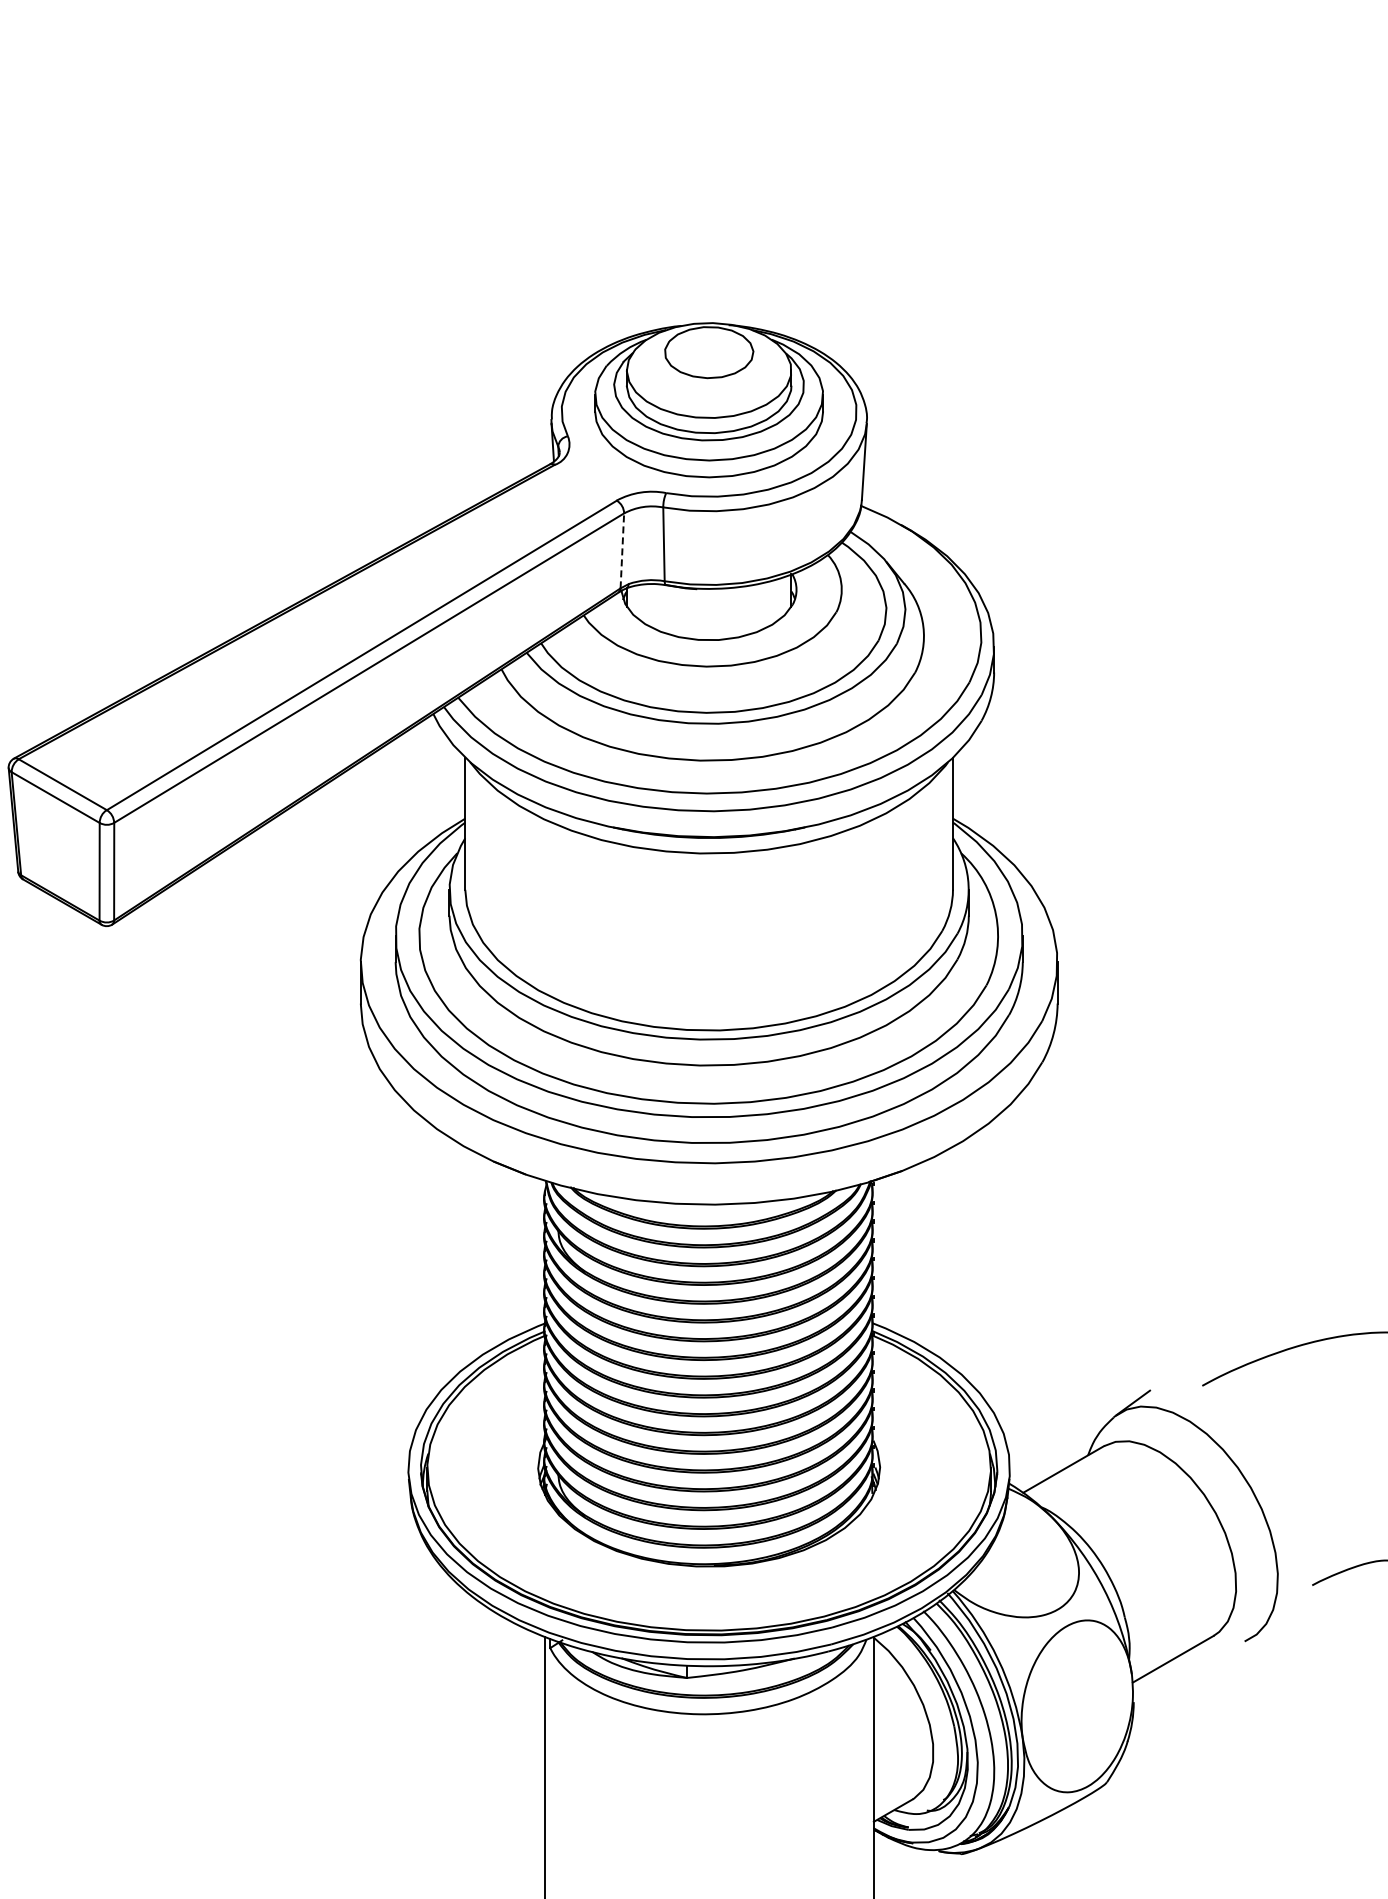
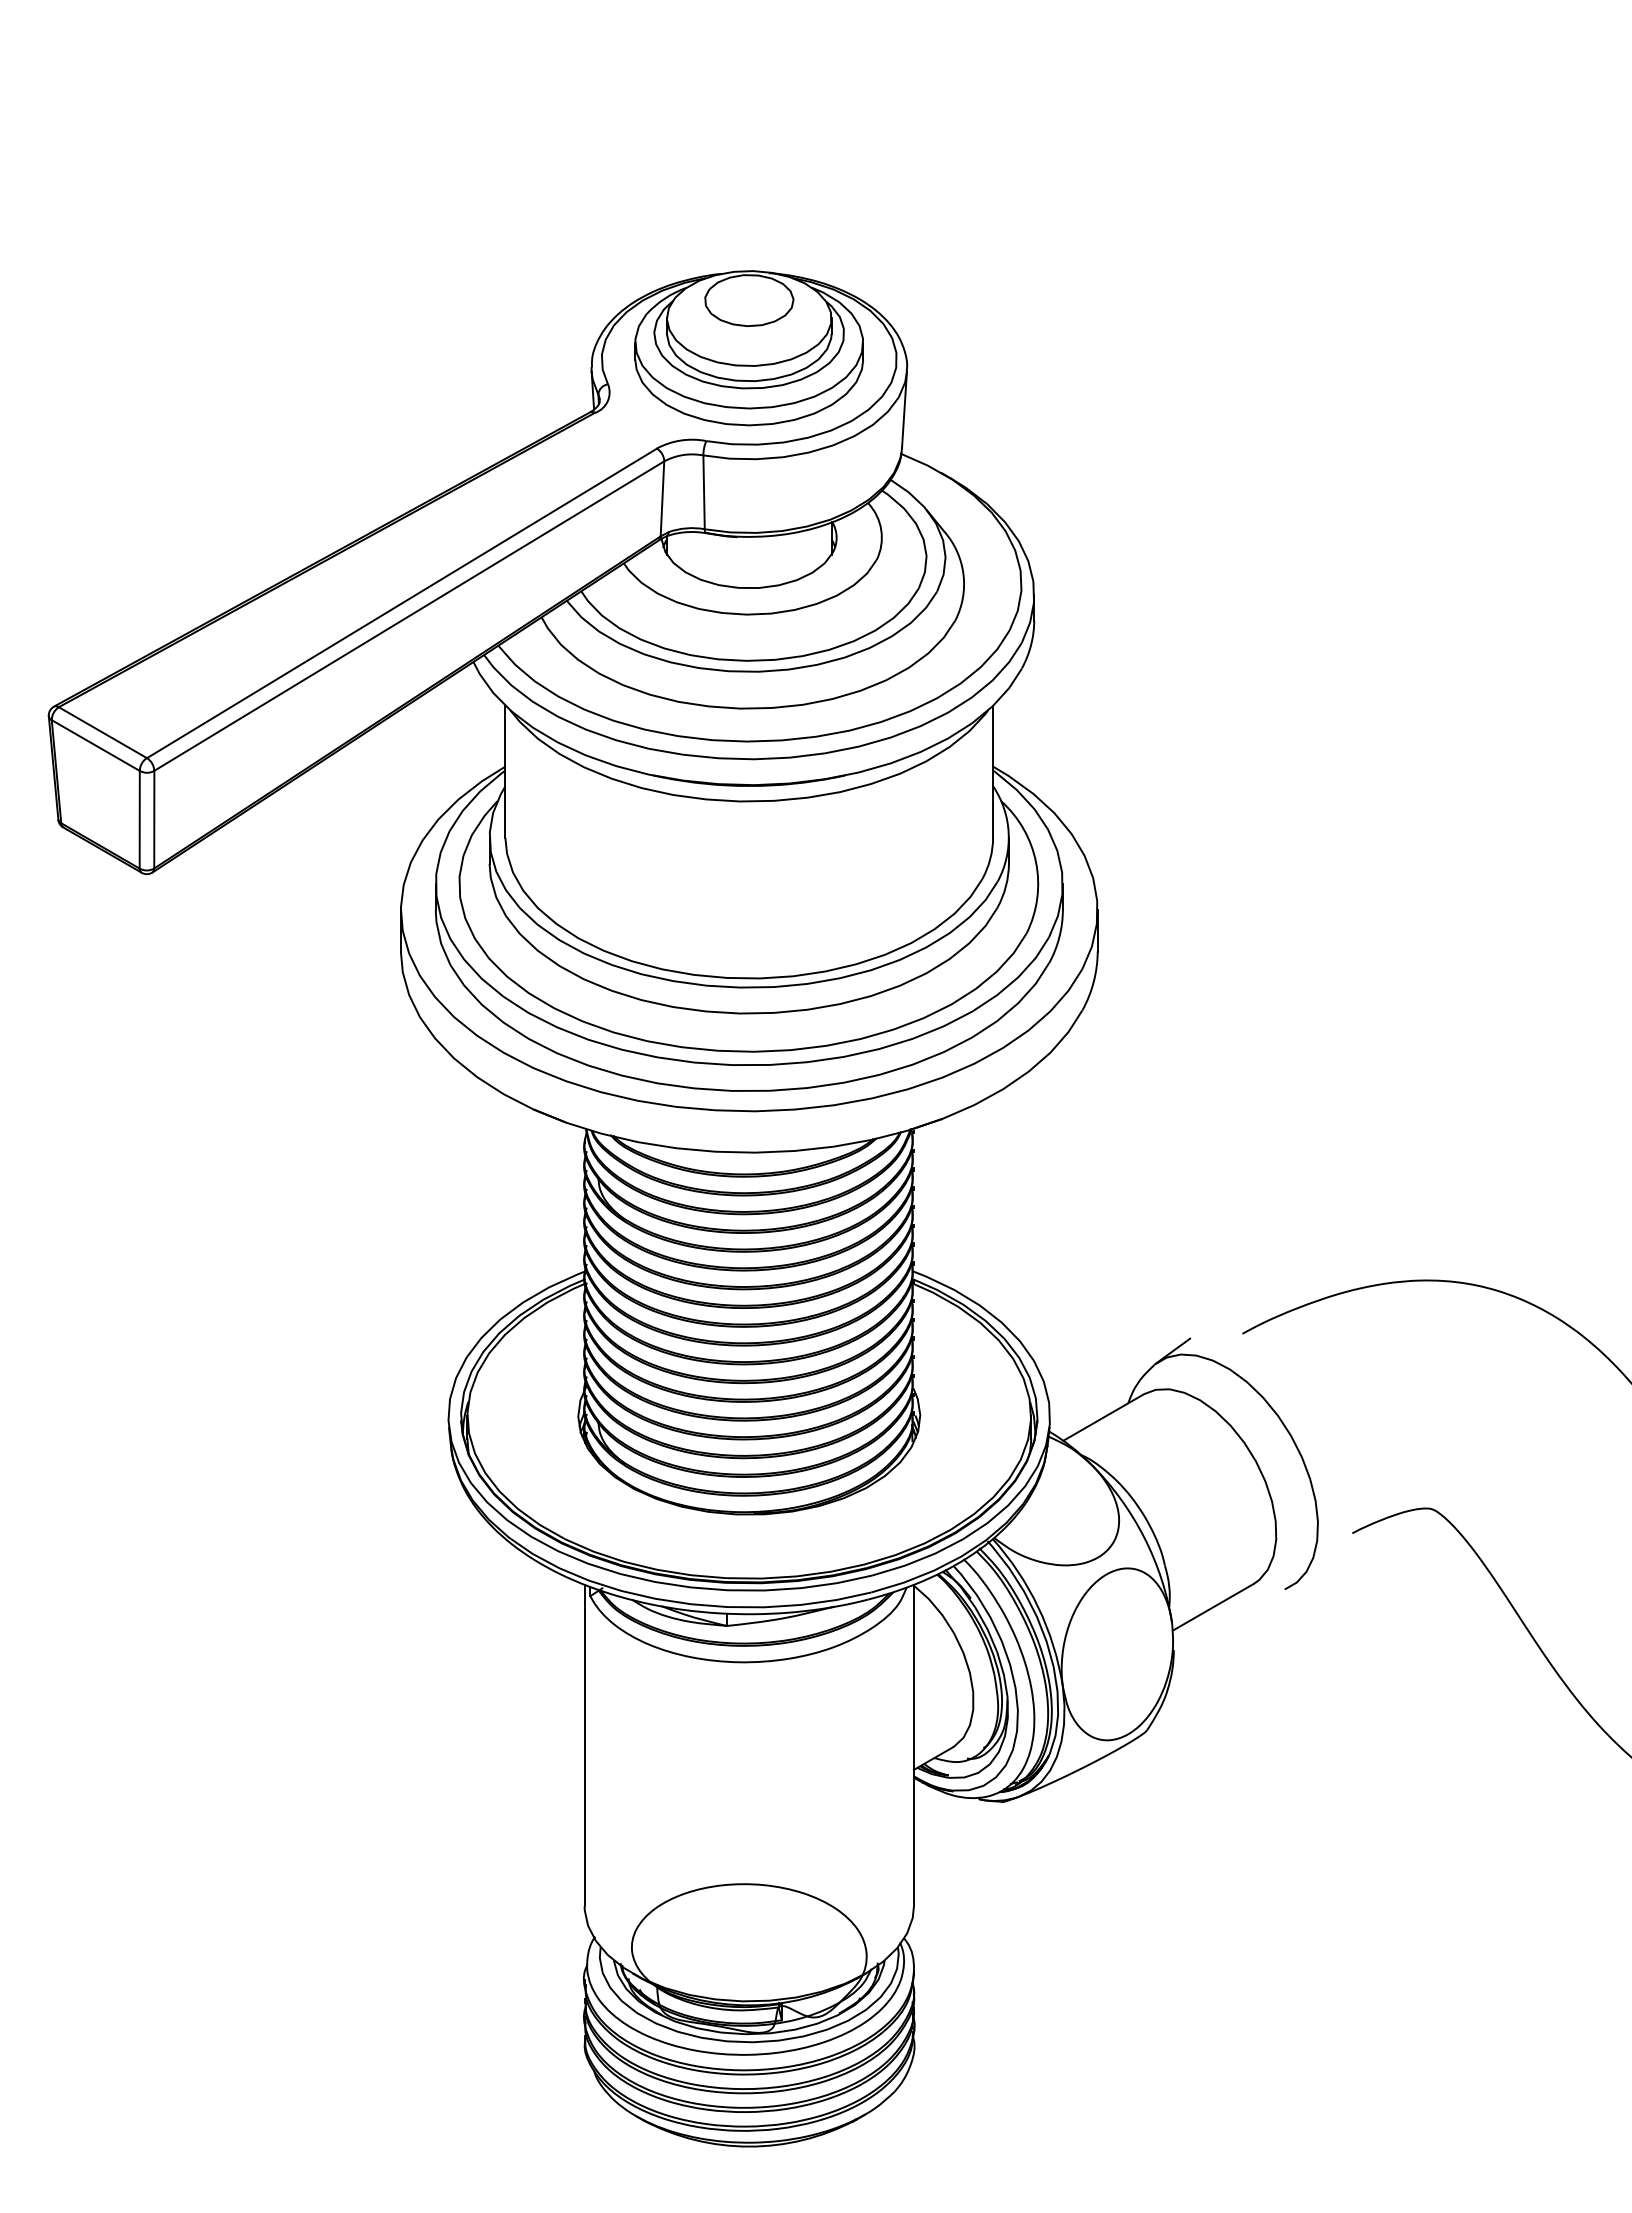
line: (622, 550) -> (662, 498), dashed -> solid

